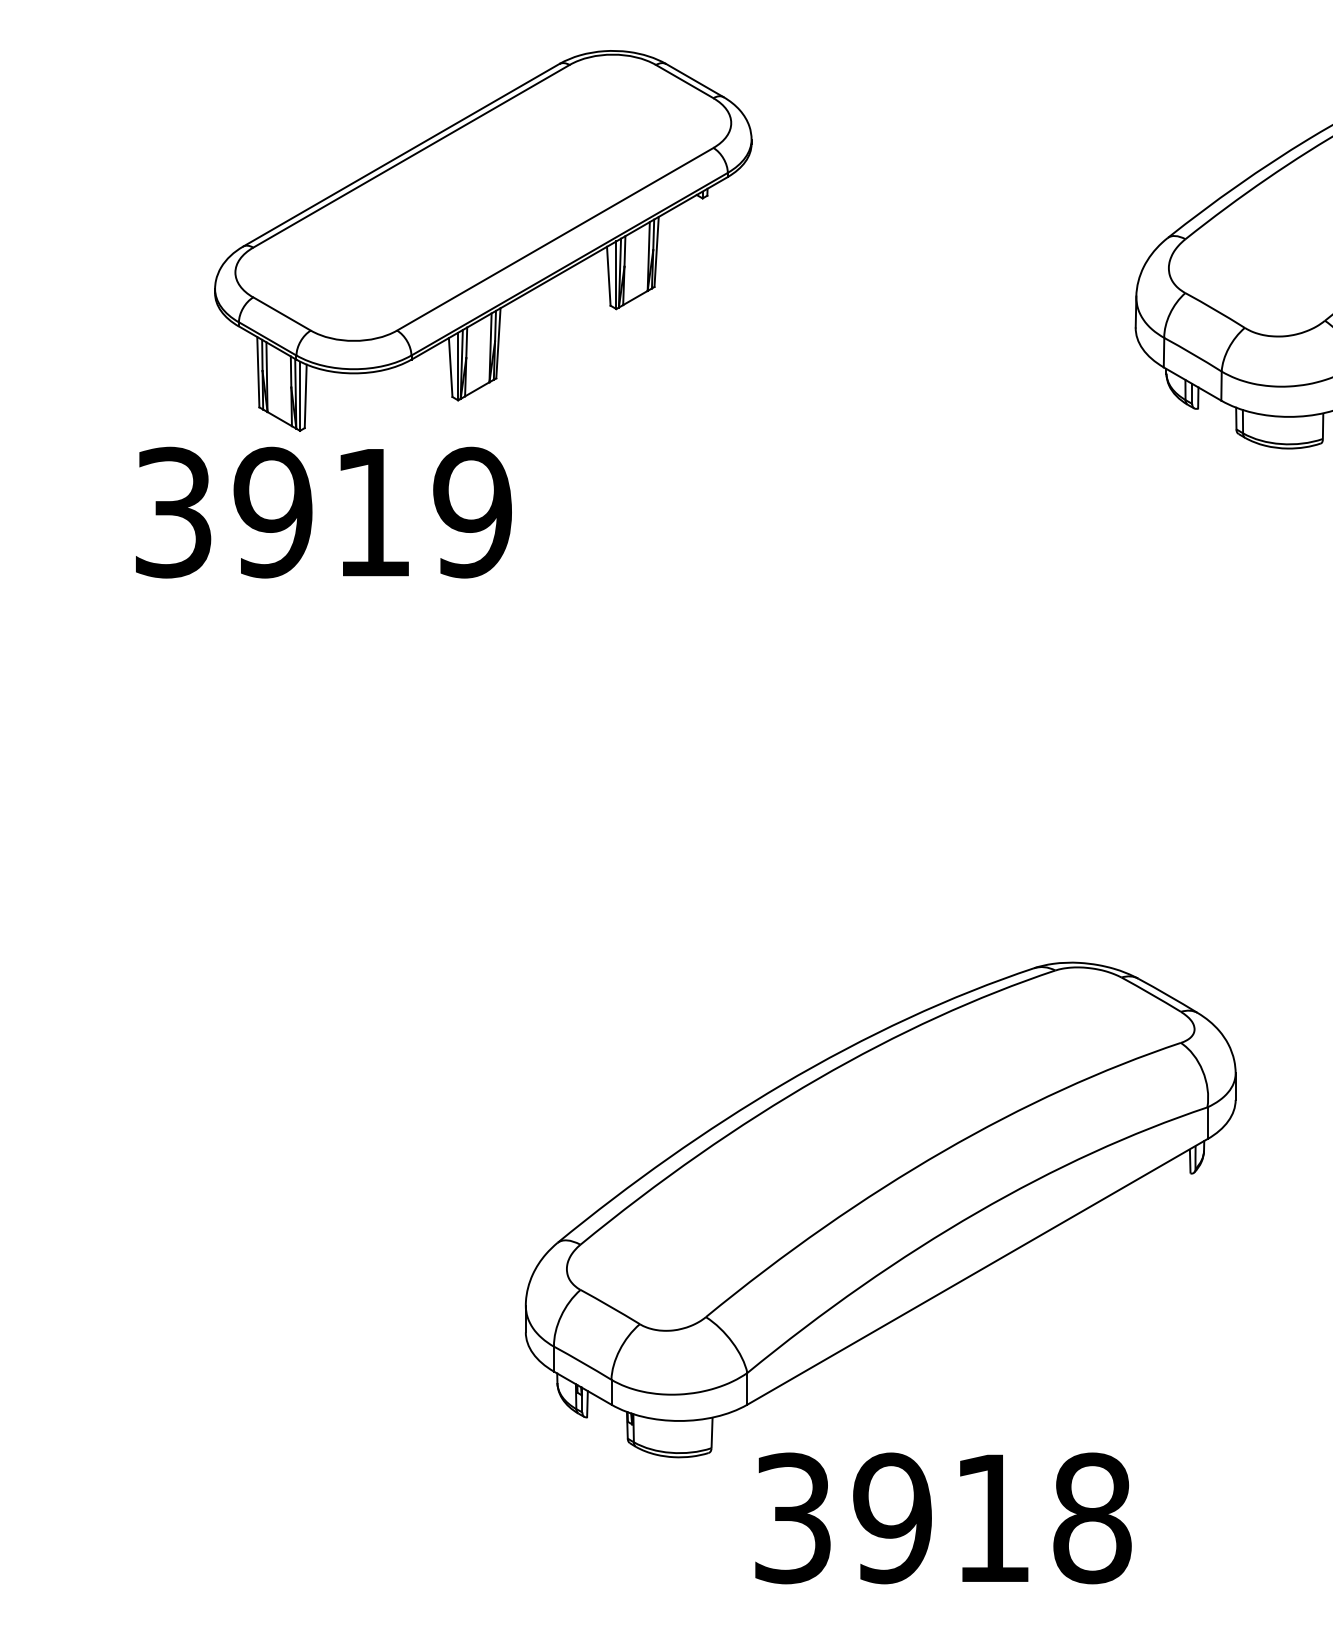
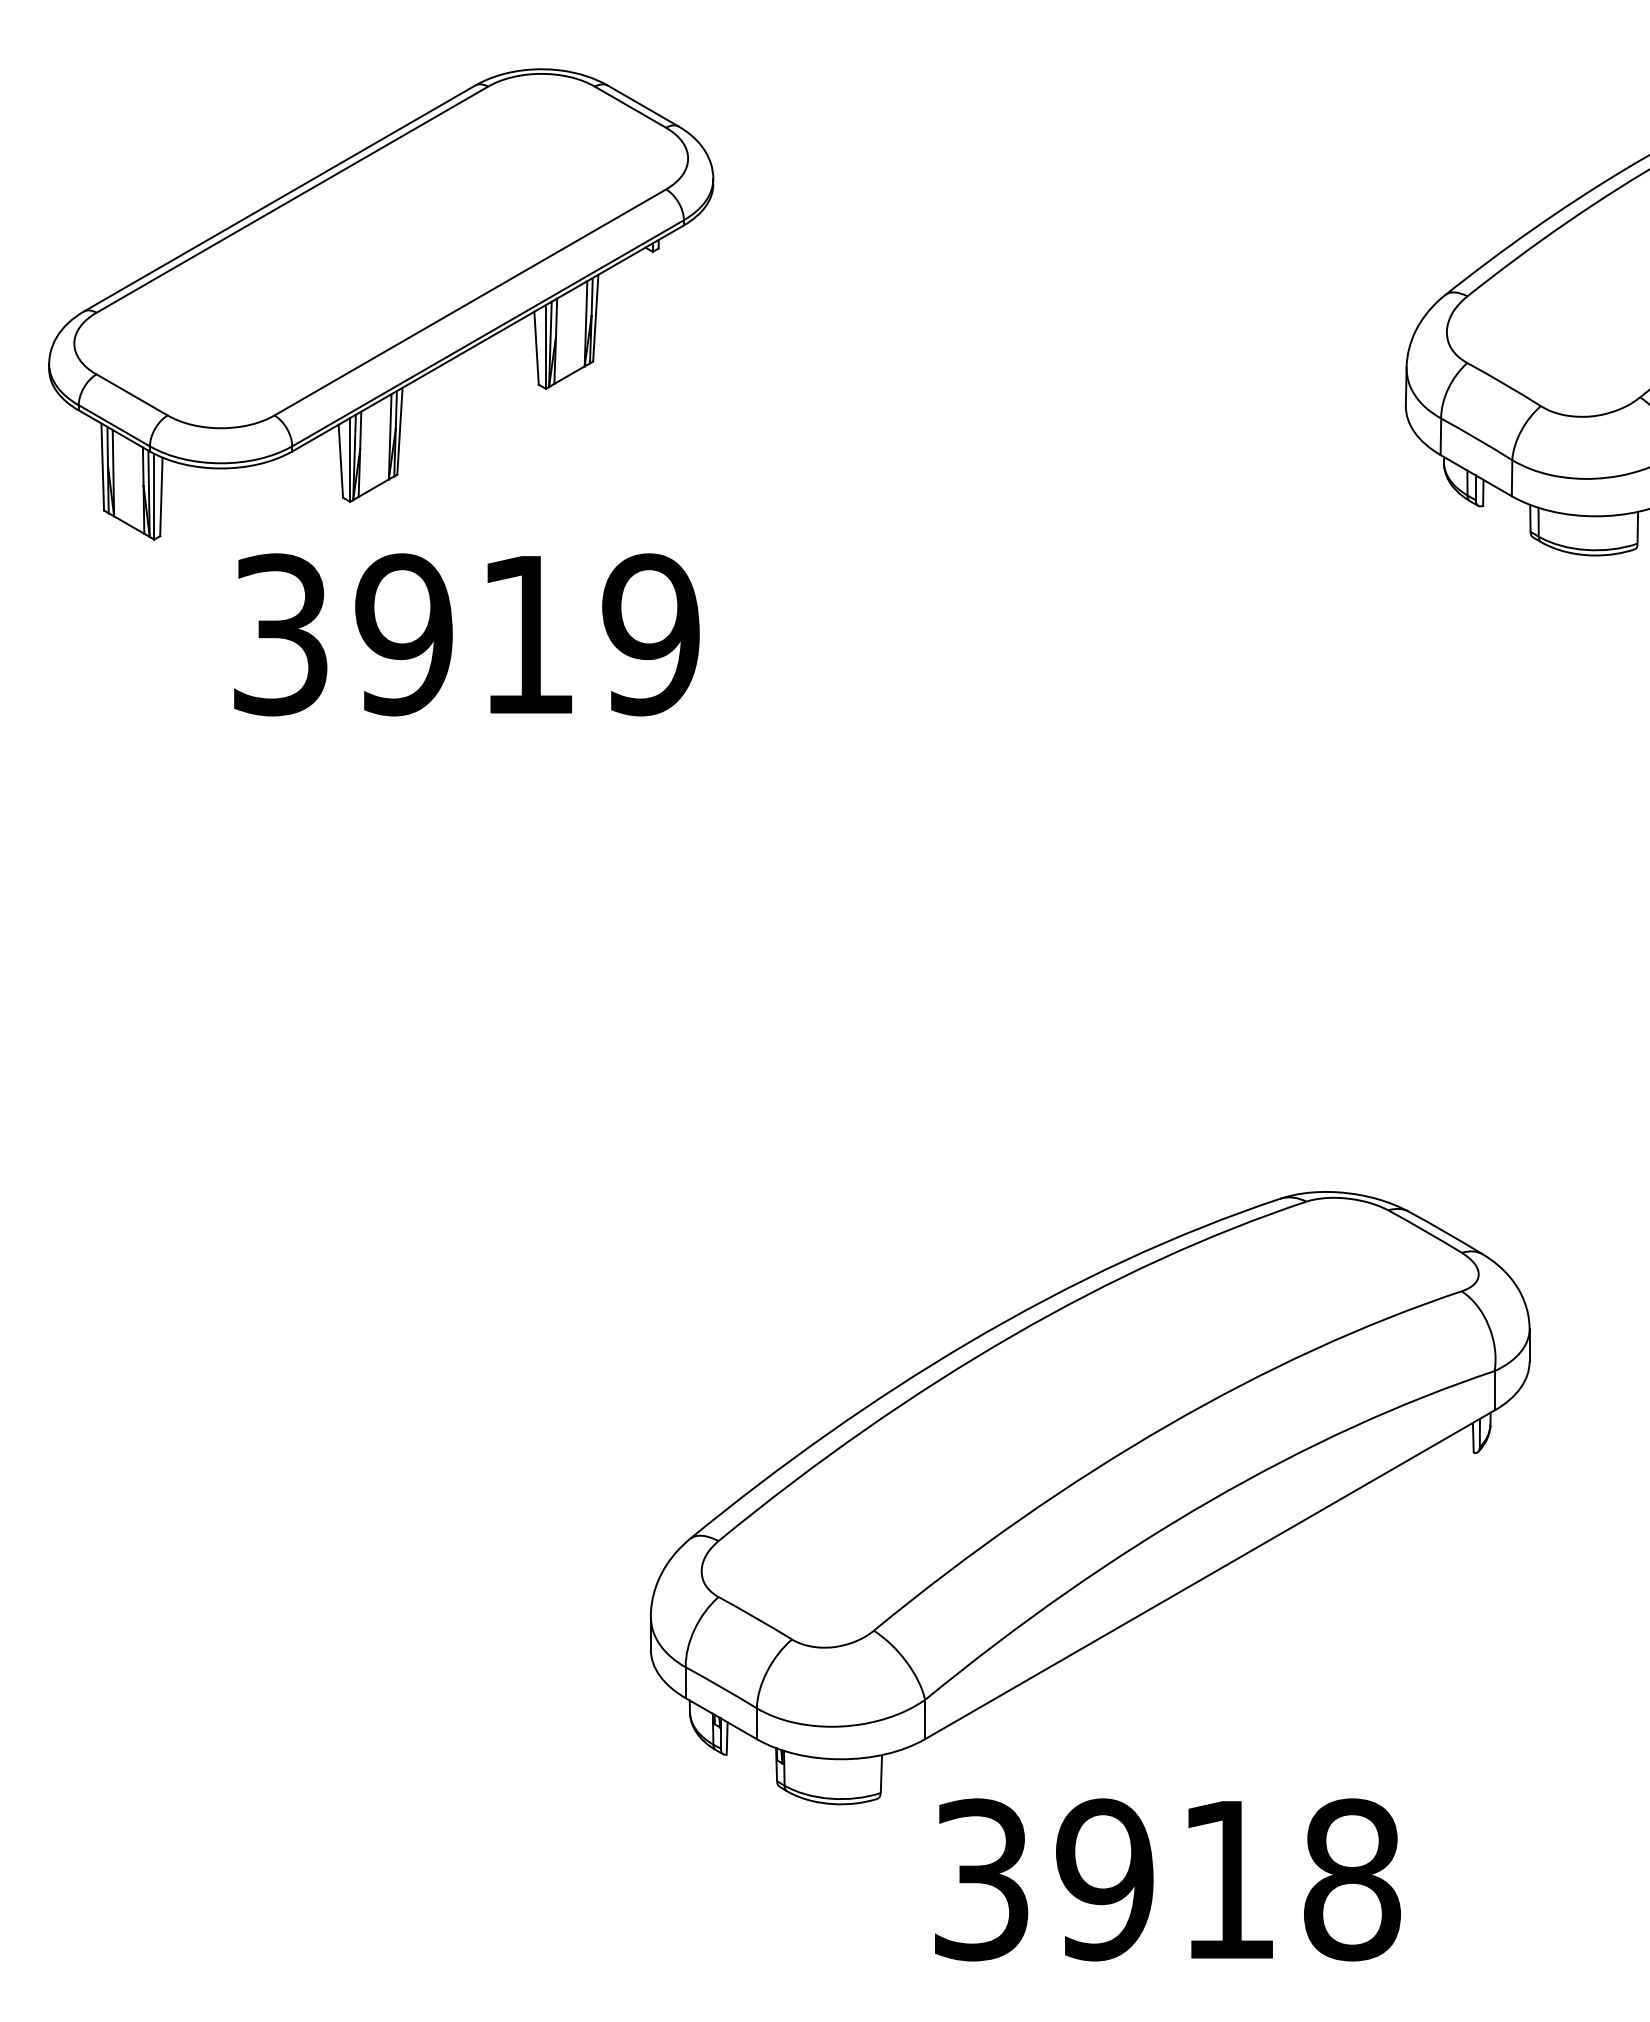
part: (483, 240) -> (381, 304), moved
text: (323, 512) -> (466, 634), moved

